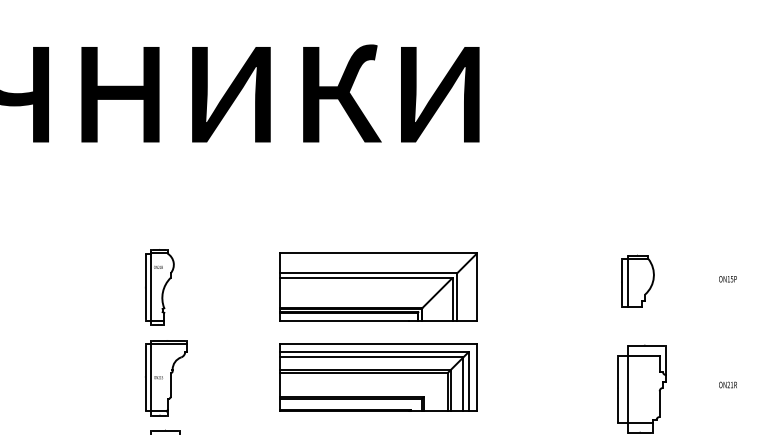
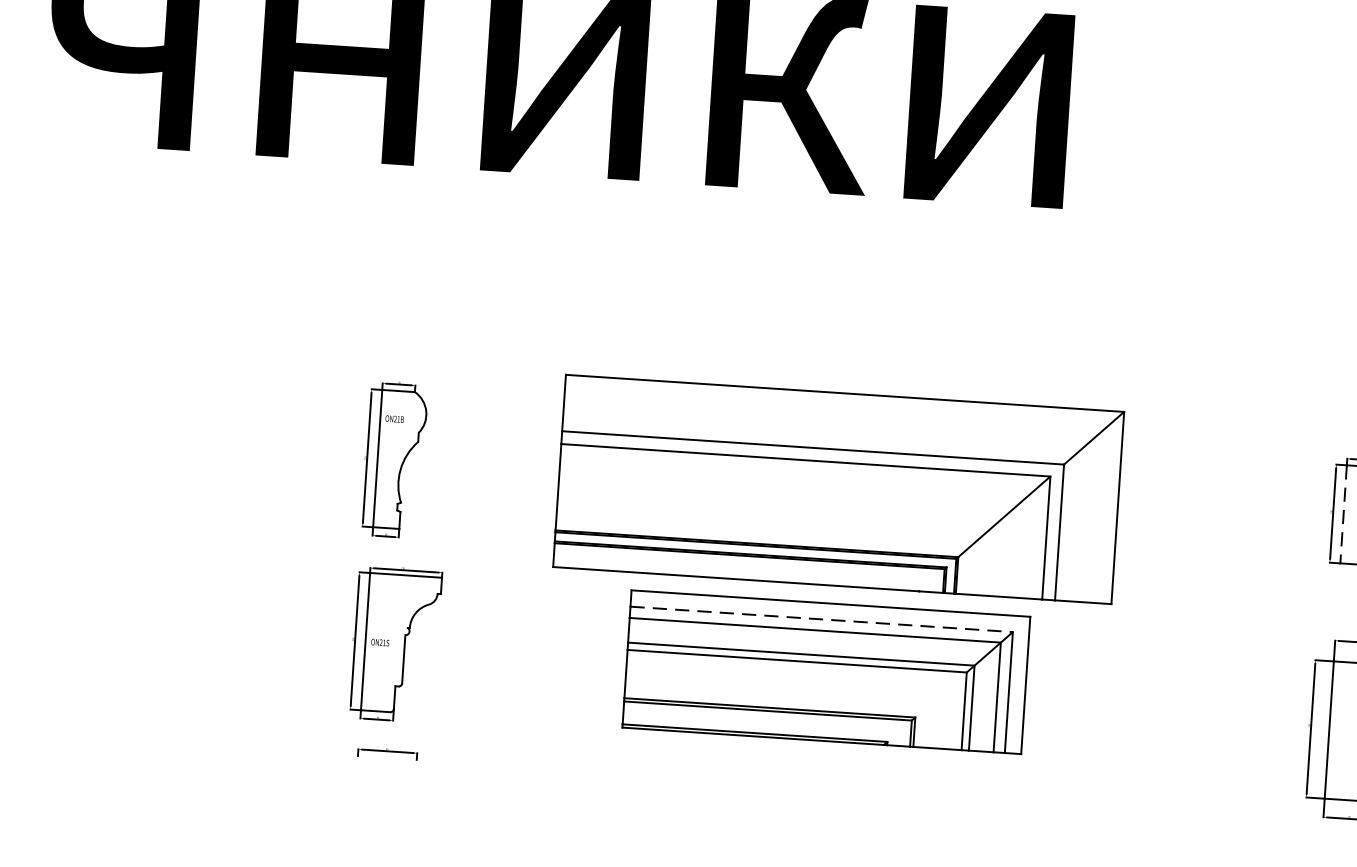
line: (627, 283) -> (1343, 514), solid -> dashed
part: (378, 286) -> (838, 487), size x1.4
line: (375, 351) -> (823, 618), solid -> dashed

